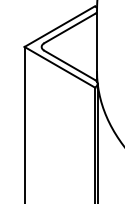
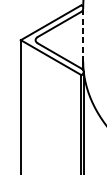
line: (97, 41) -> (83, 35), solid -> dashed

